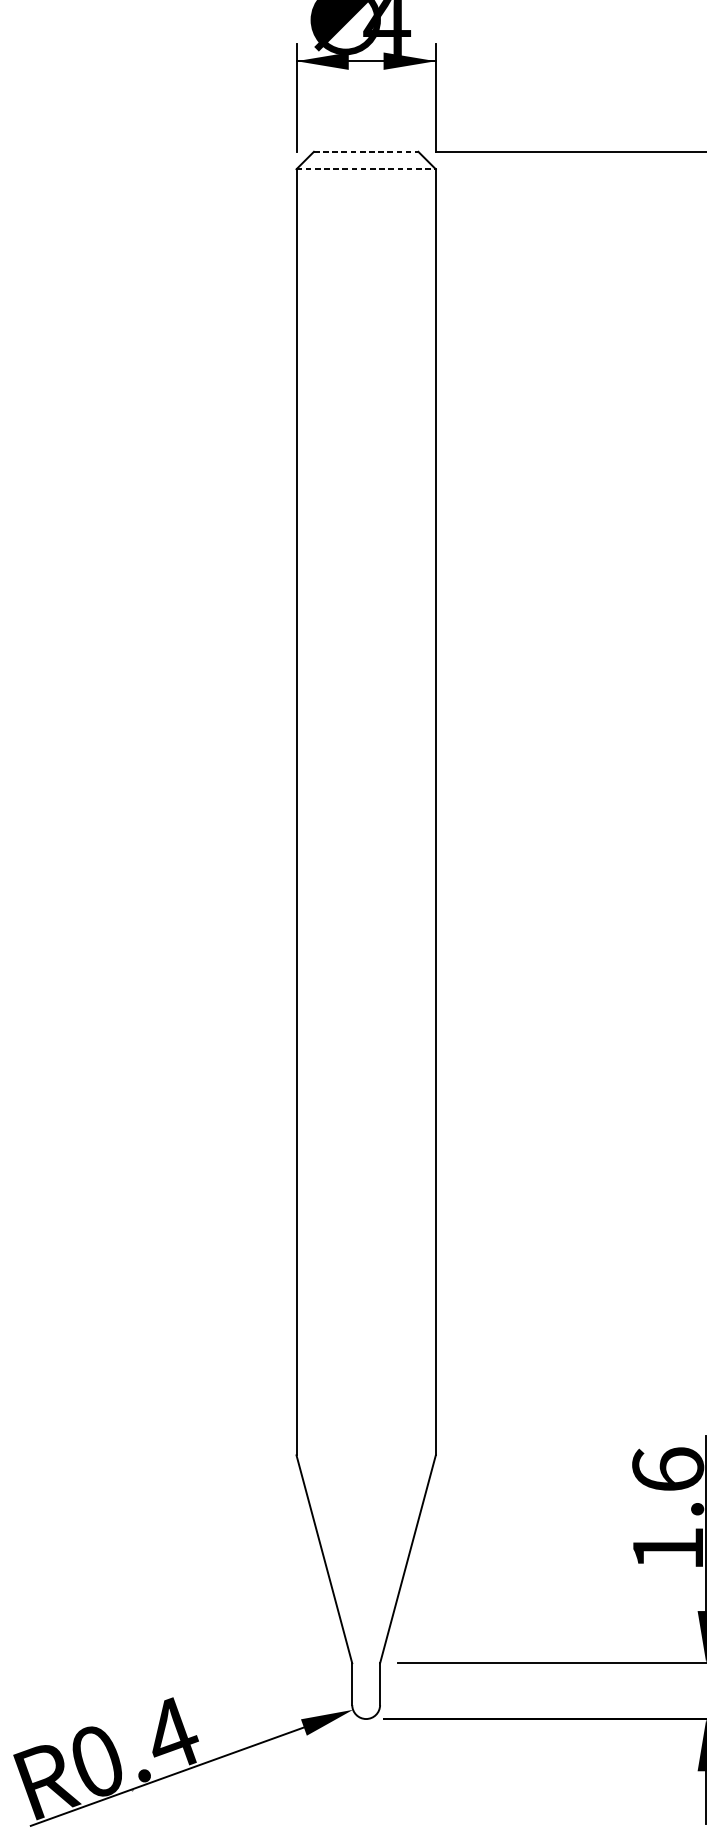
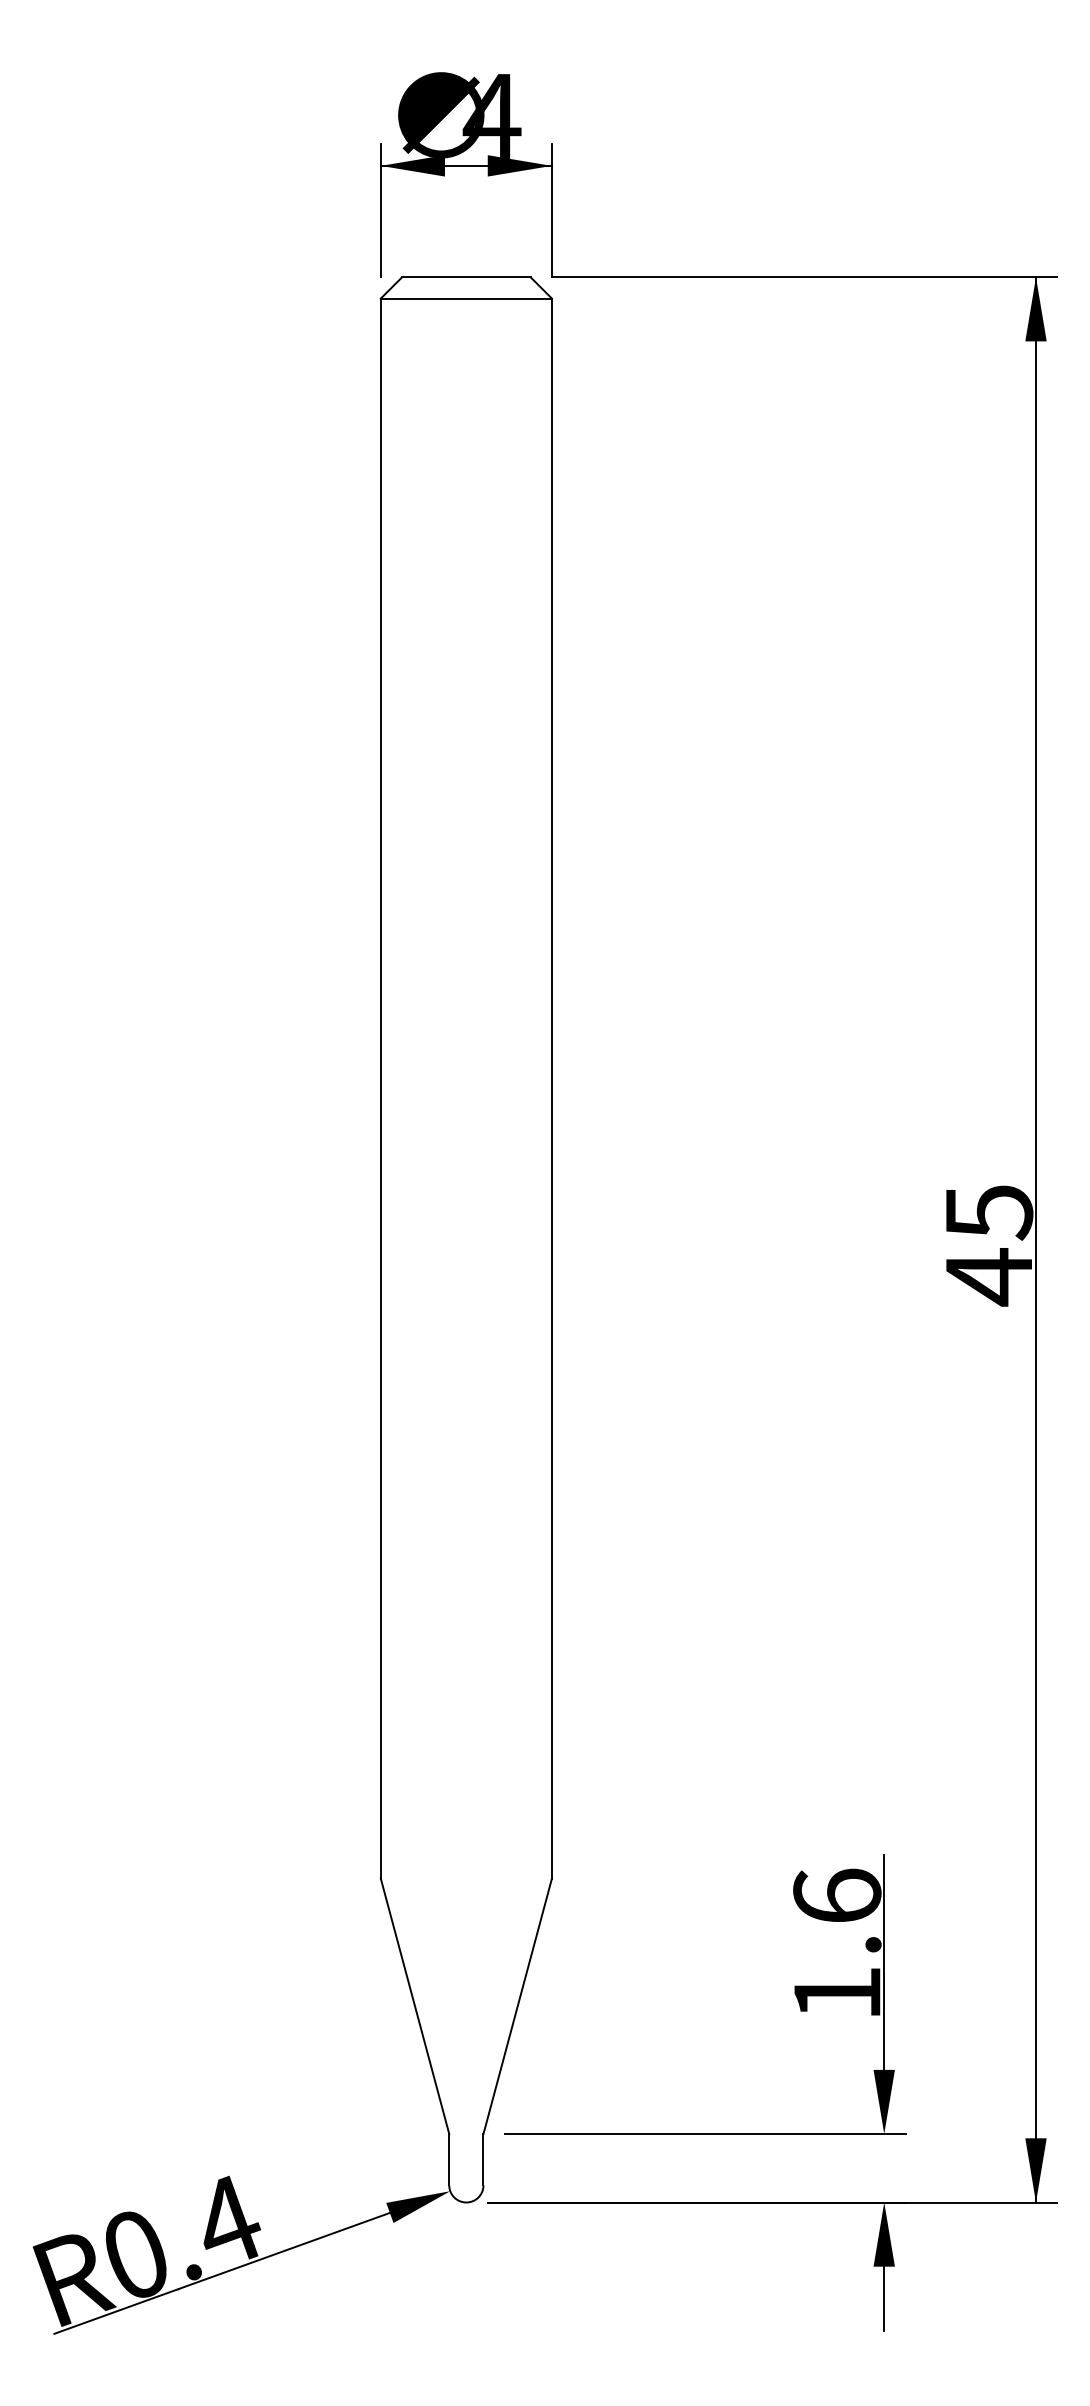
line: (366, 152) -> (466, 277), dashed -> solid
line: (366, 169) -> (466, 298), dashed -> solid

